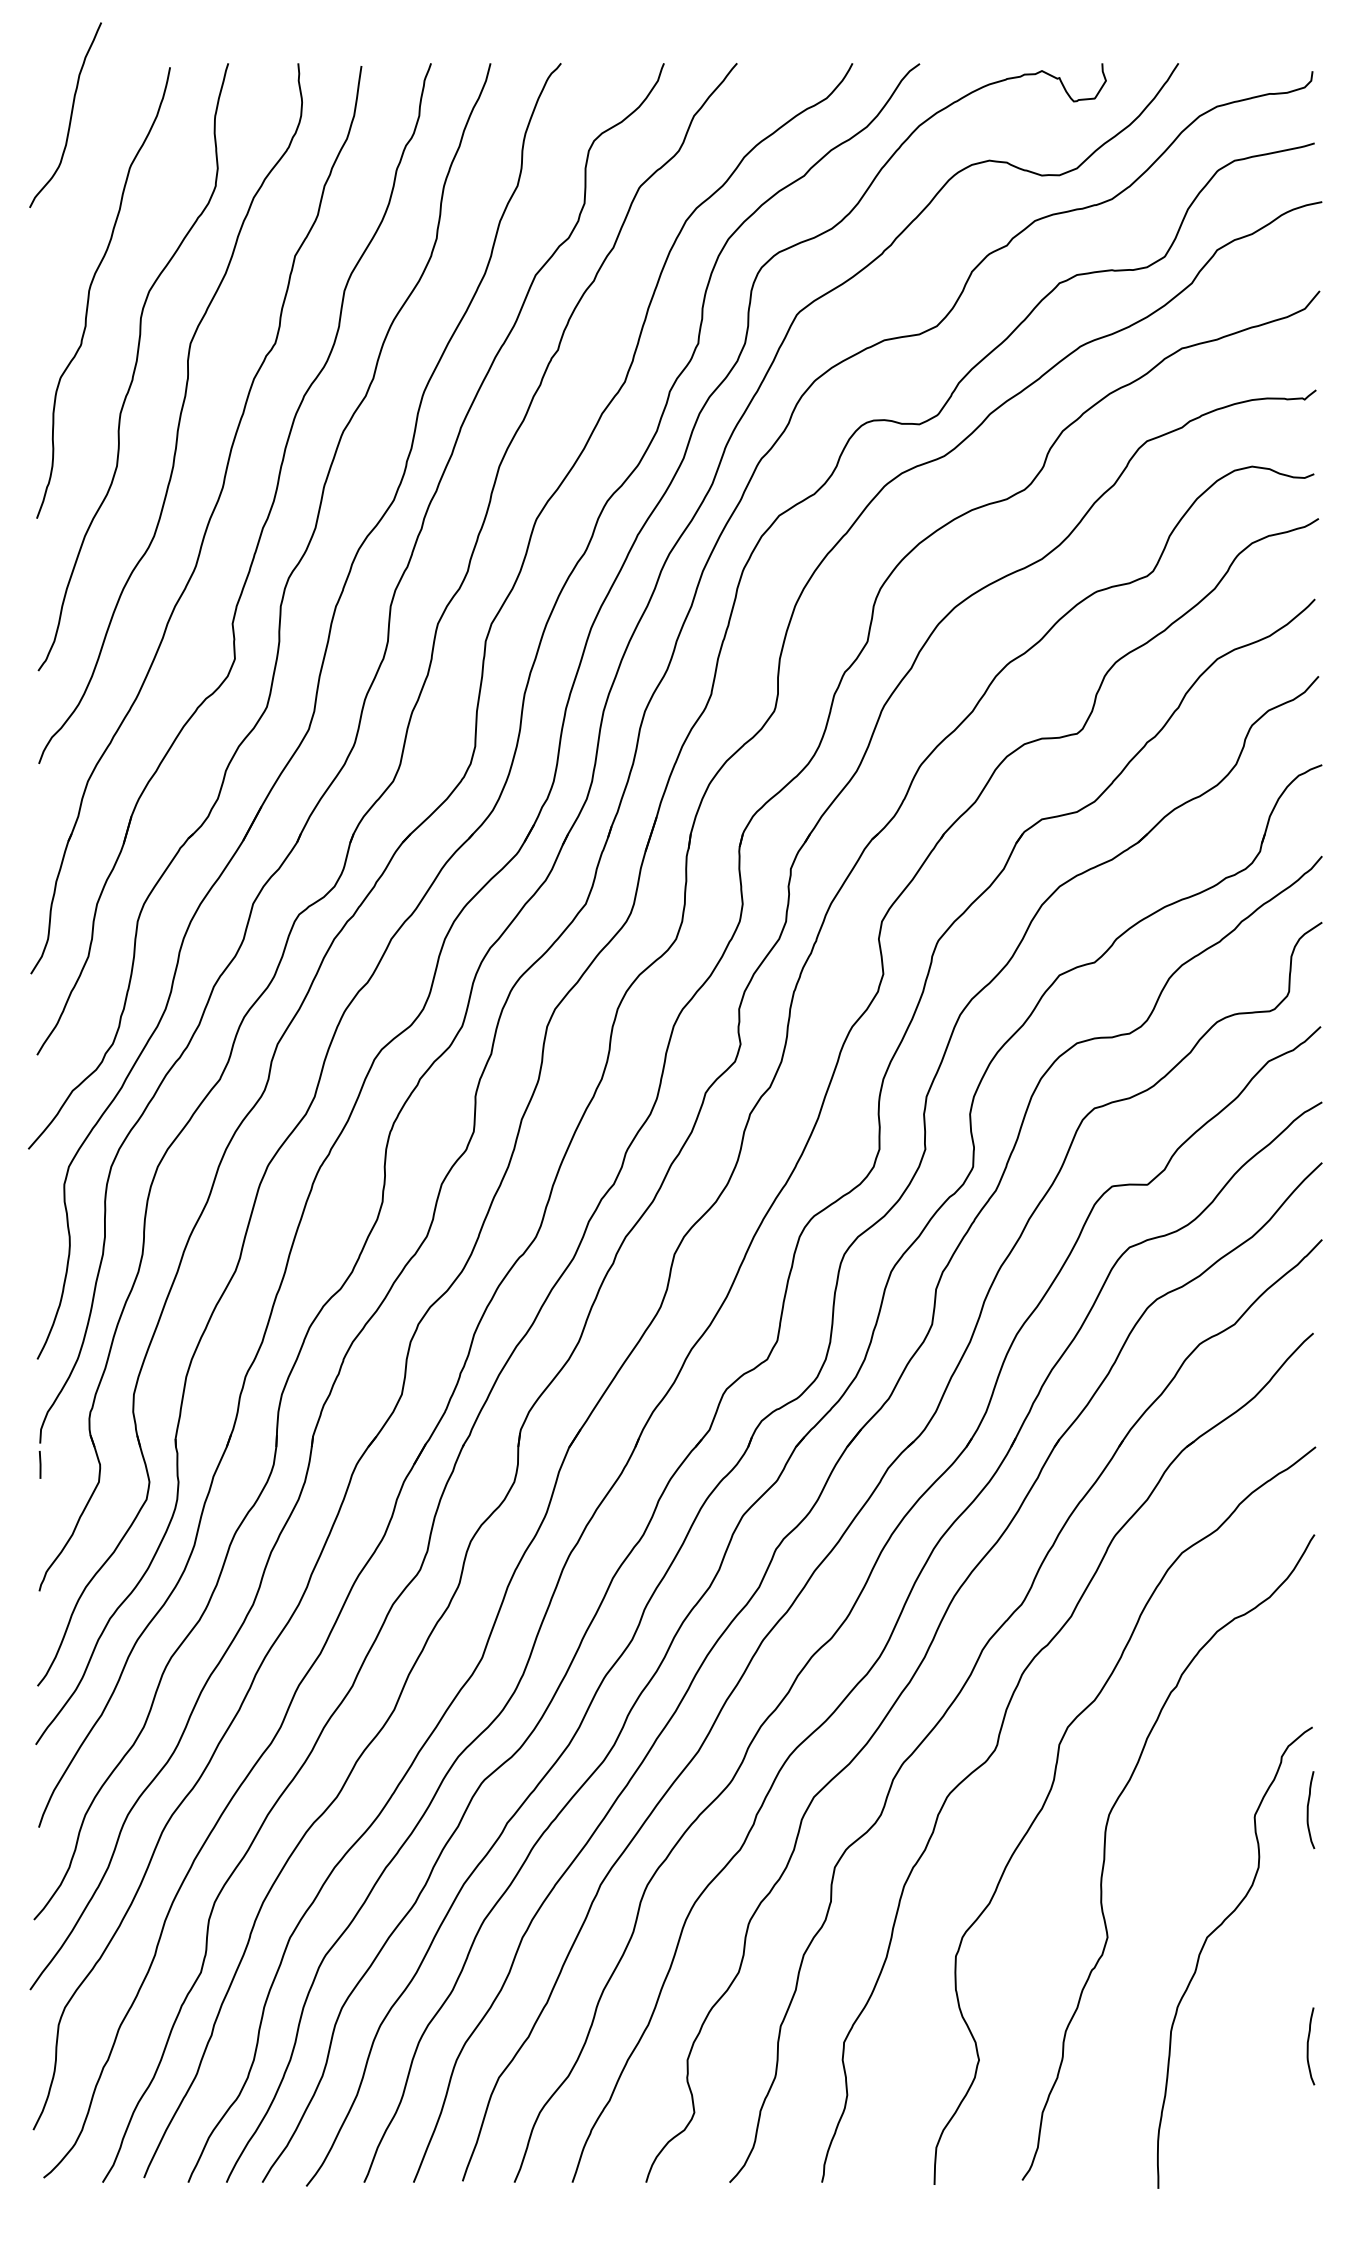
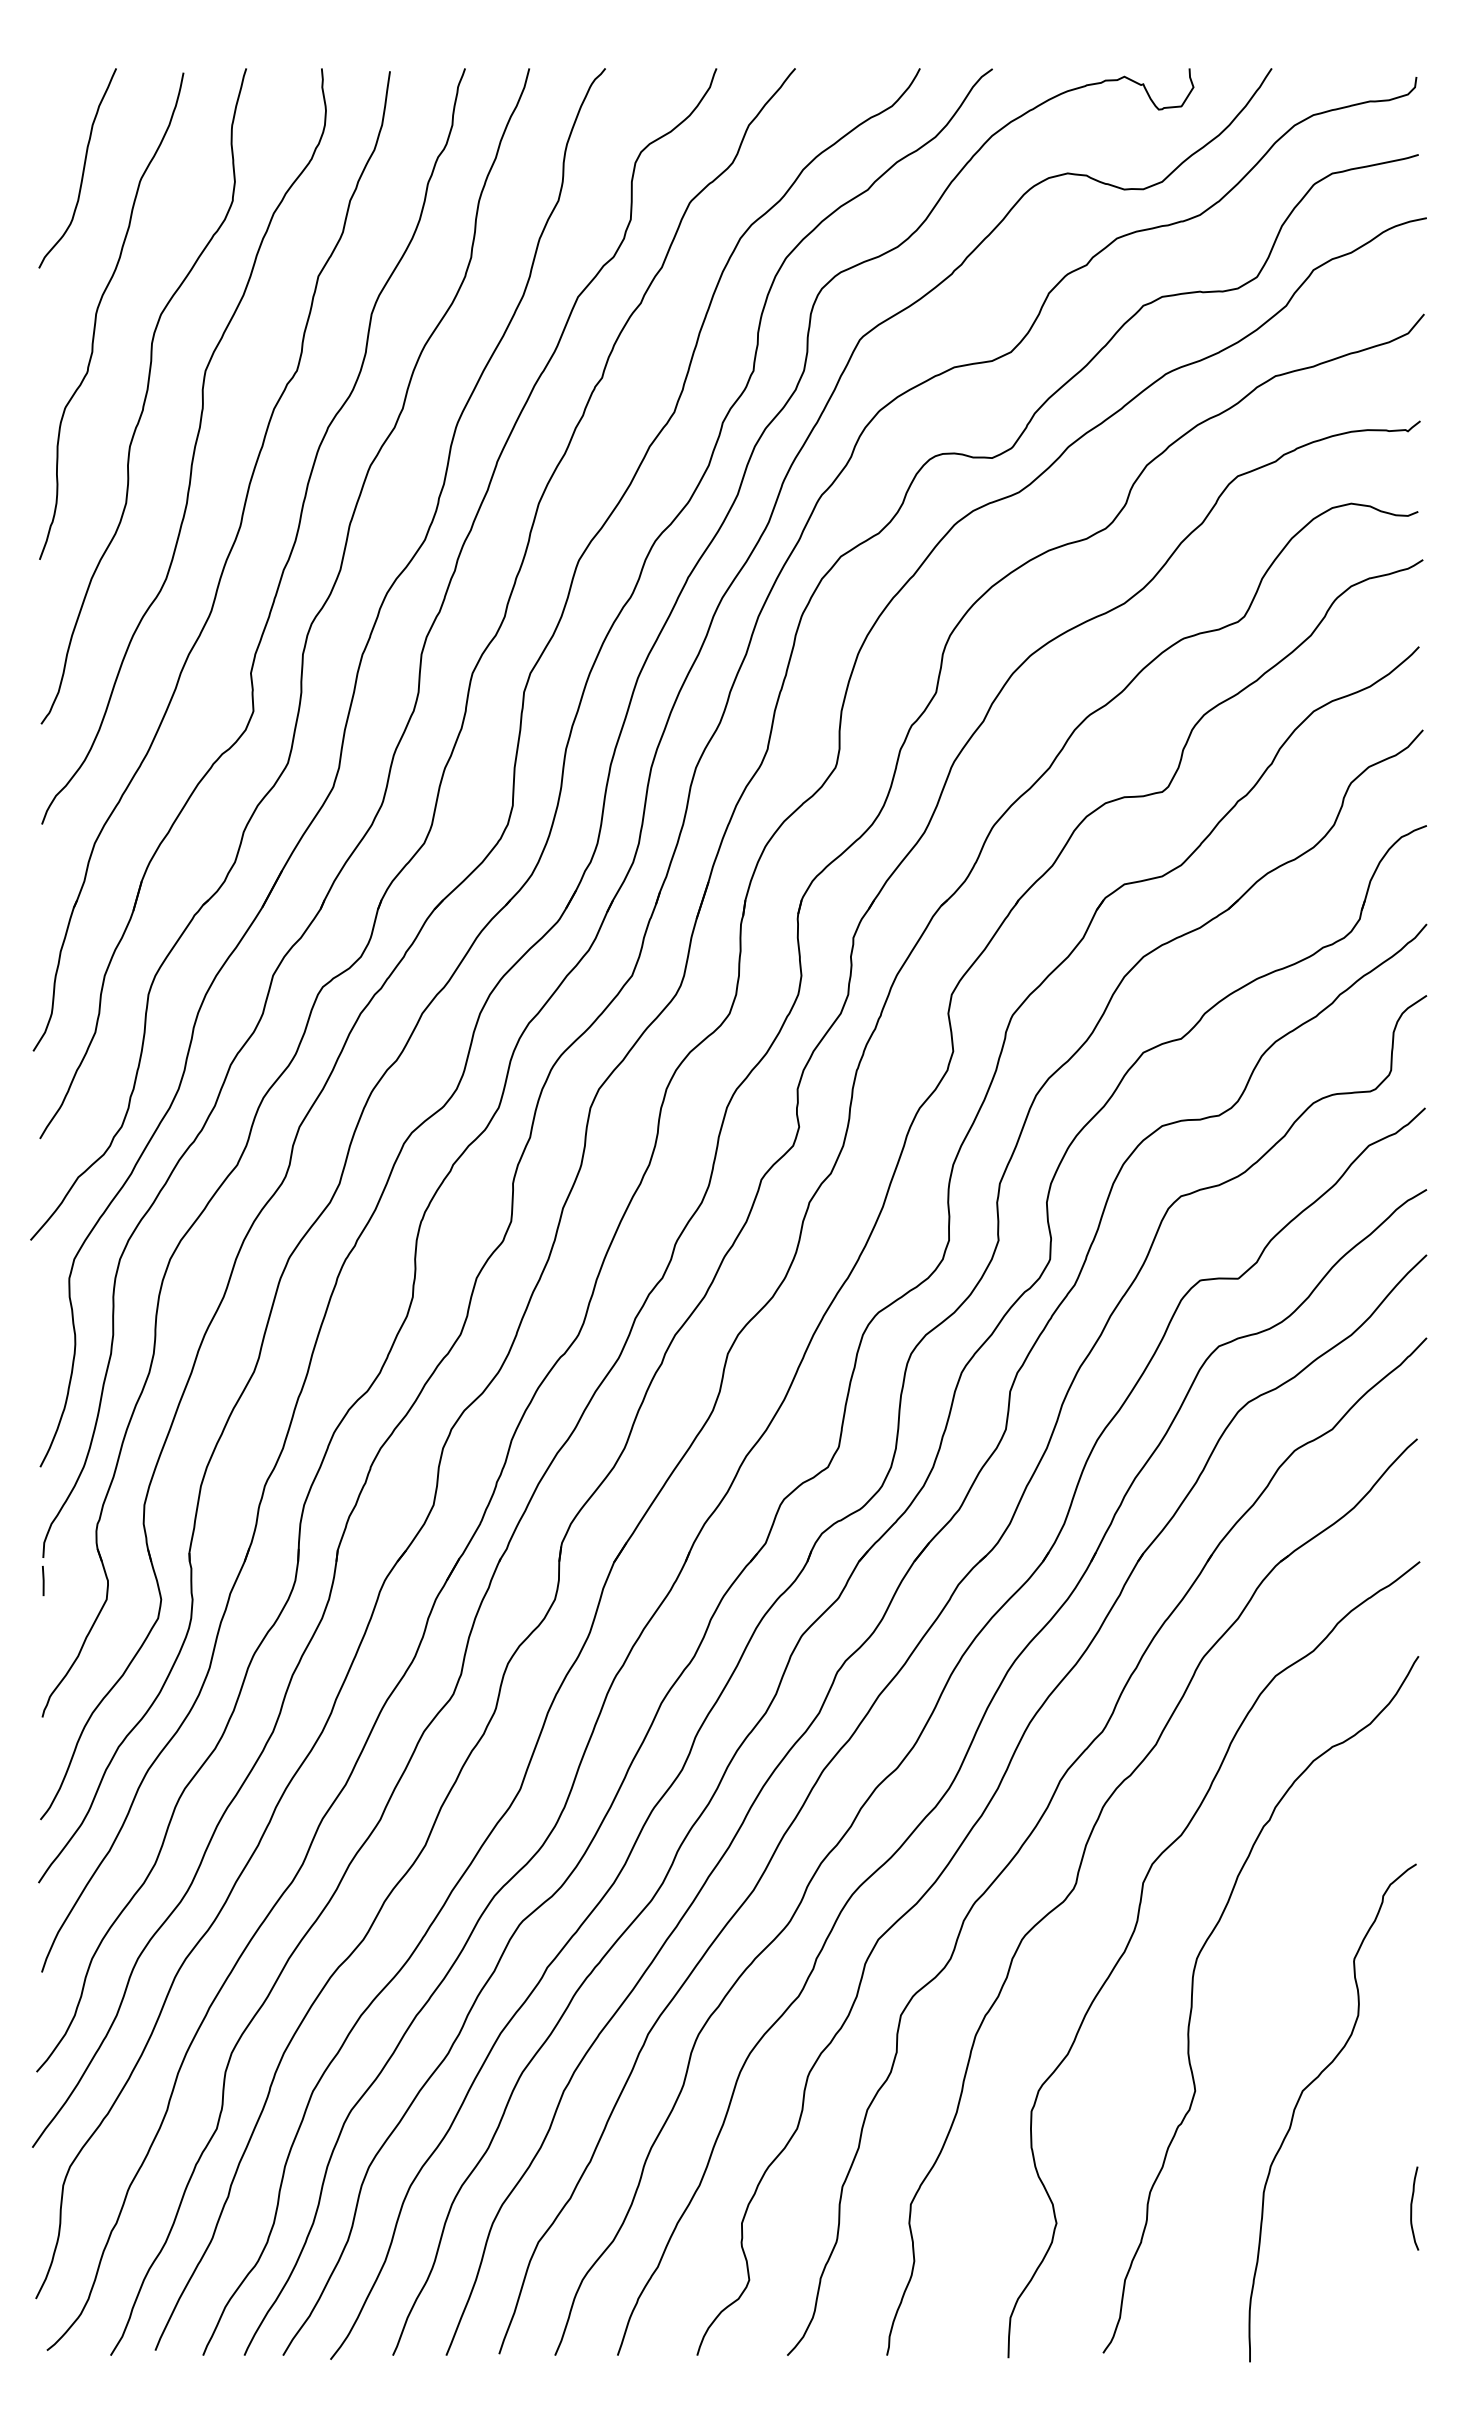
curve: (70, 117) -> (82, 170), moved
curve: (1308, 1810) -> (1412, 1953), removed

